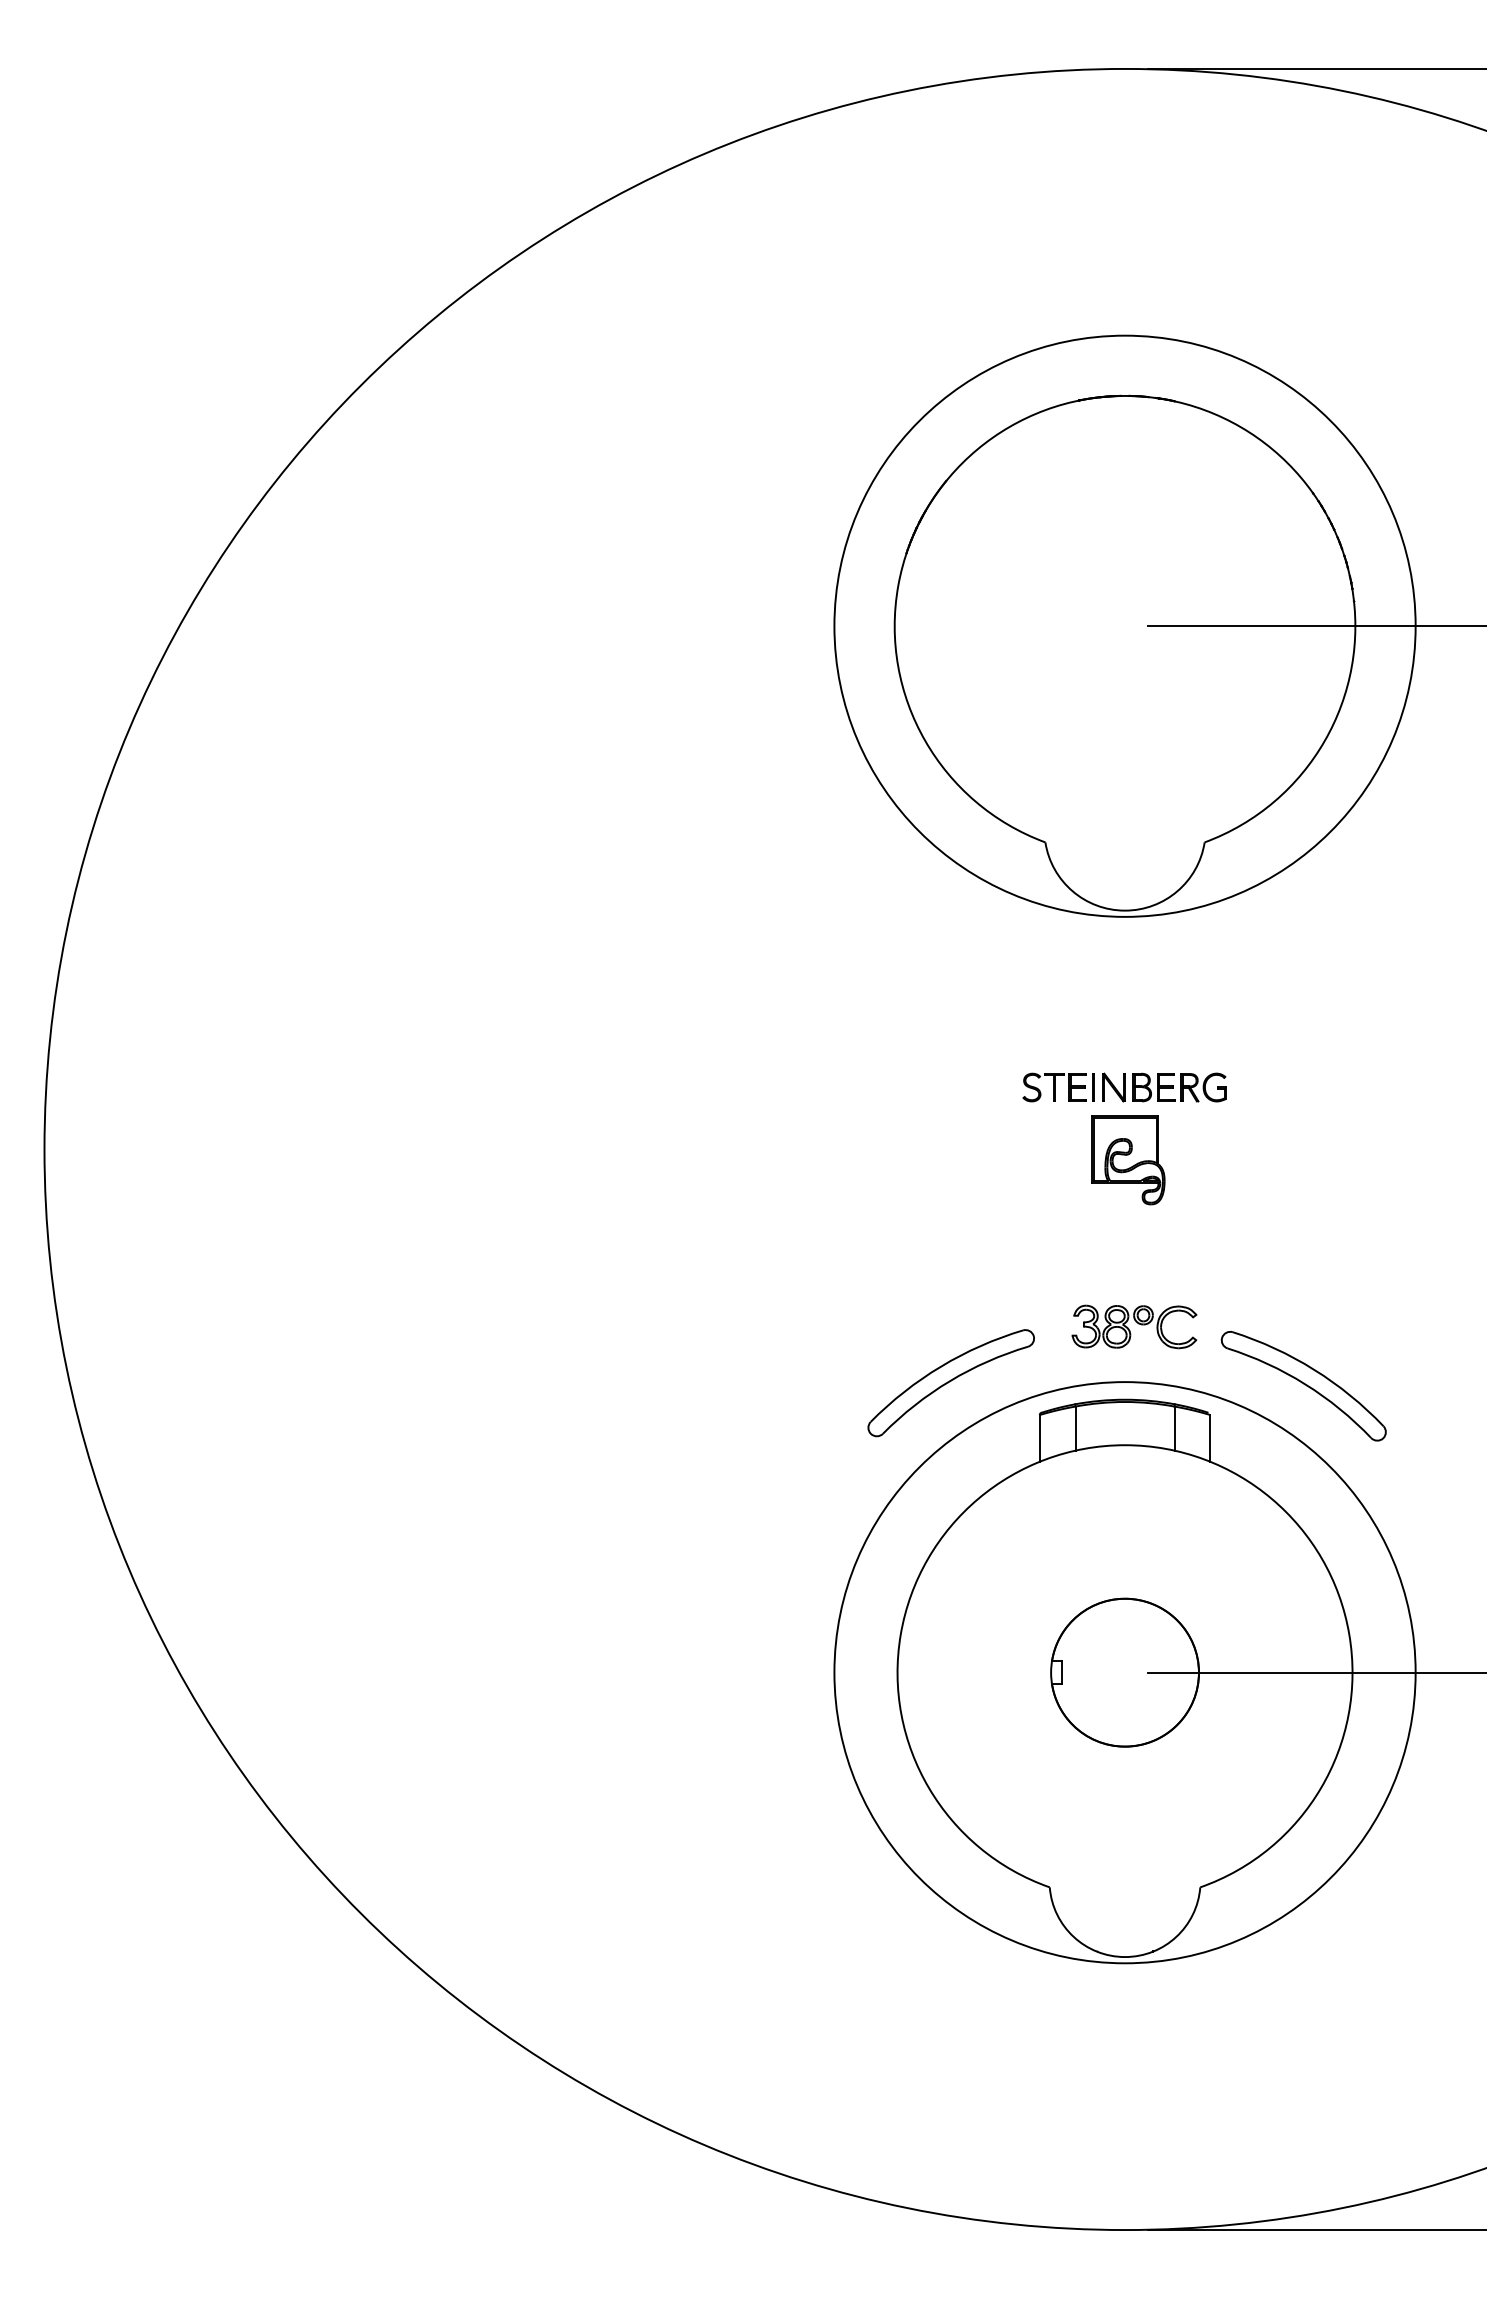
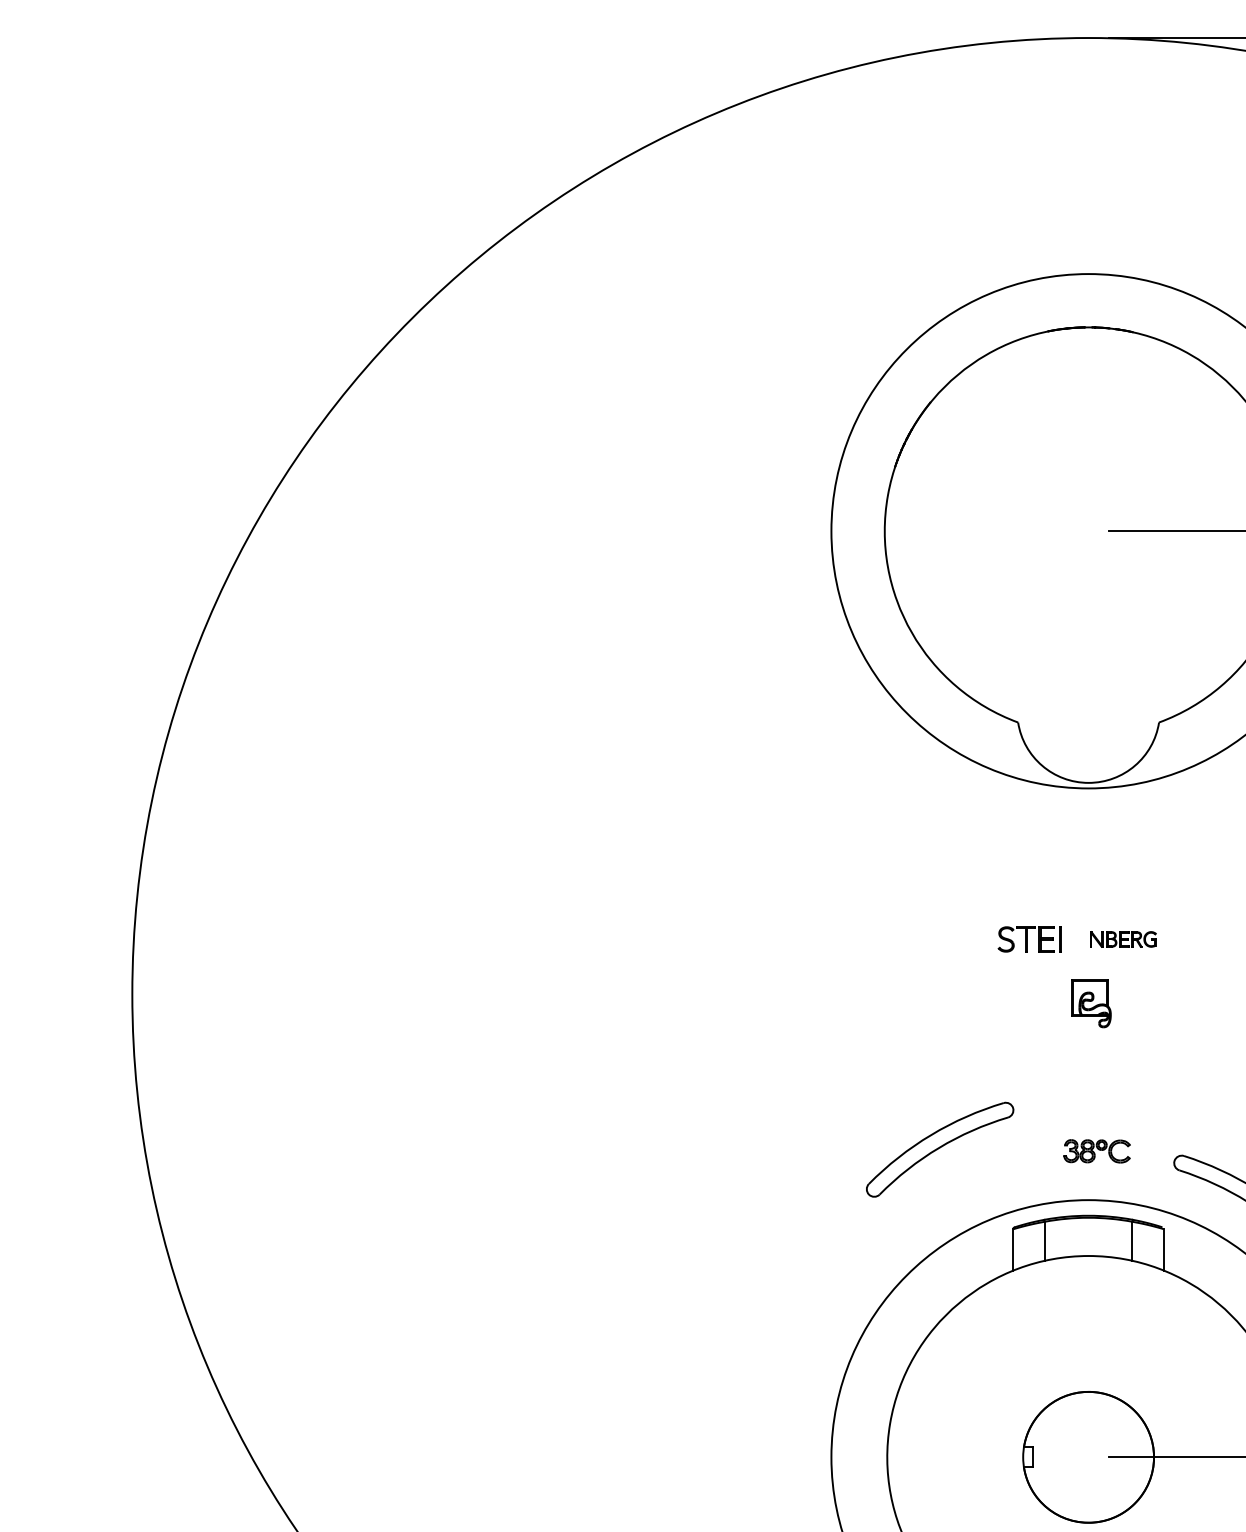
part: (1164, 1087) -> (1123, 939), size x0.6
part: (1128, 1160) -> (1091, 1004), size x0.6
part: (1134, 1326) -> (1096, 1150), size x0.6
part: (950, 1383) -> (939, 1150), moved

